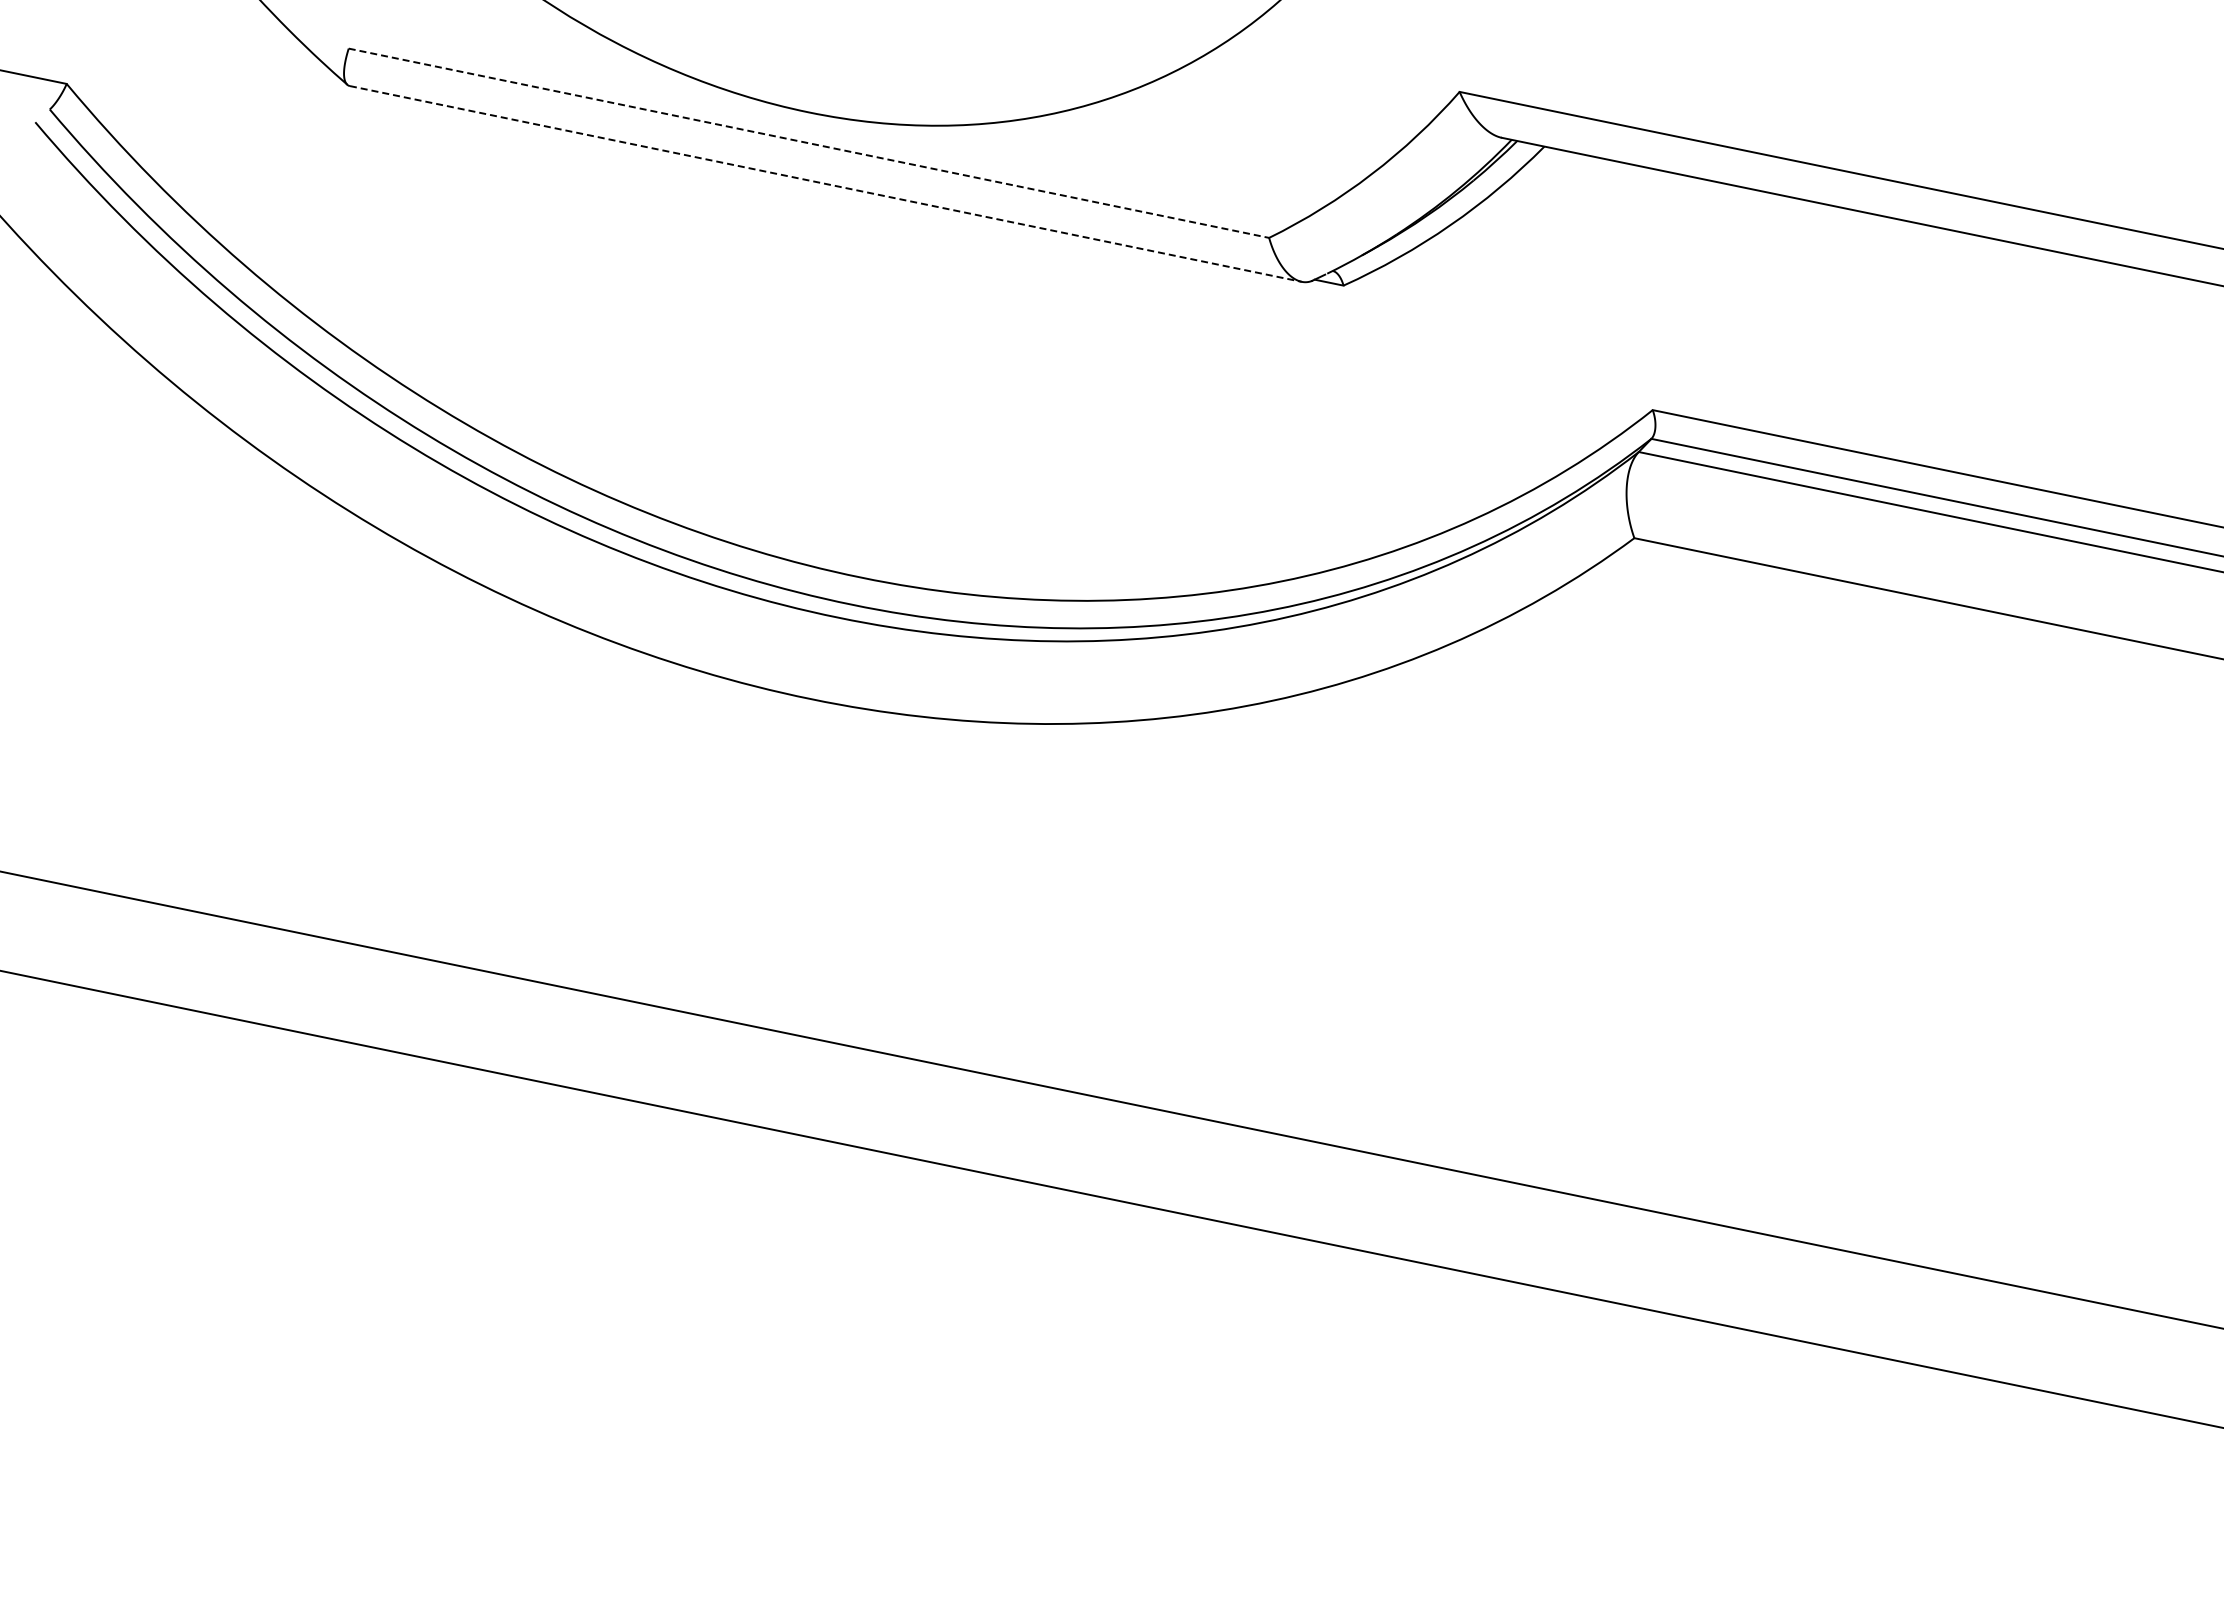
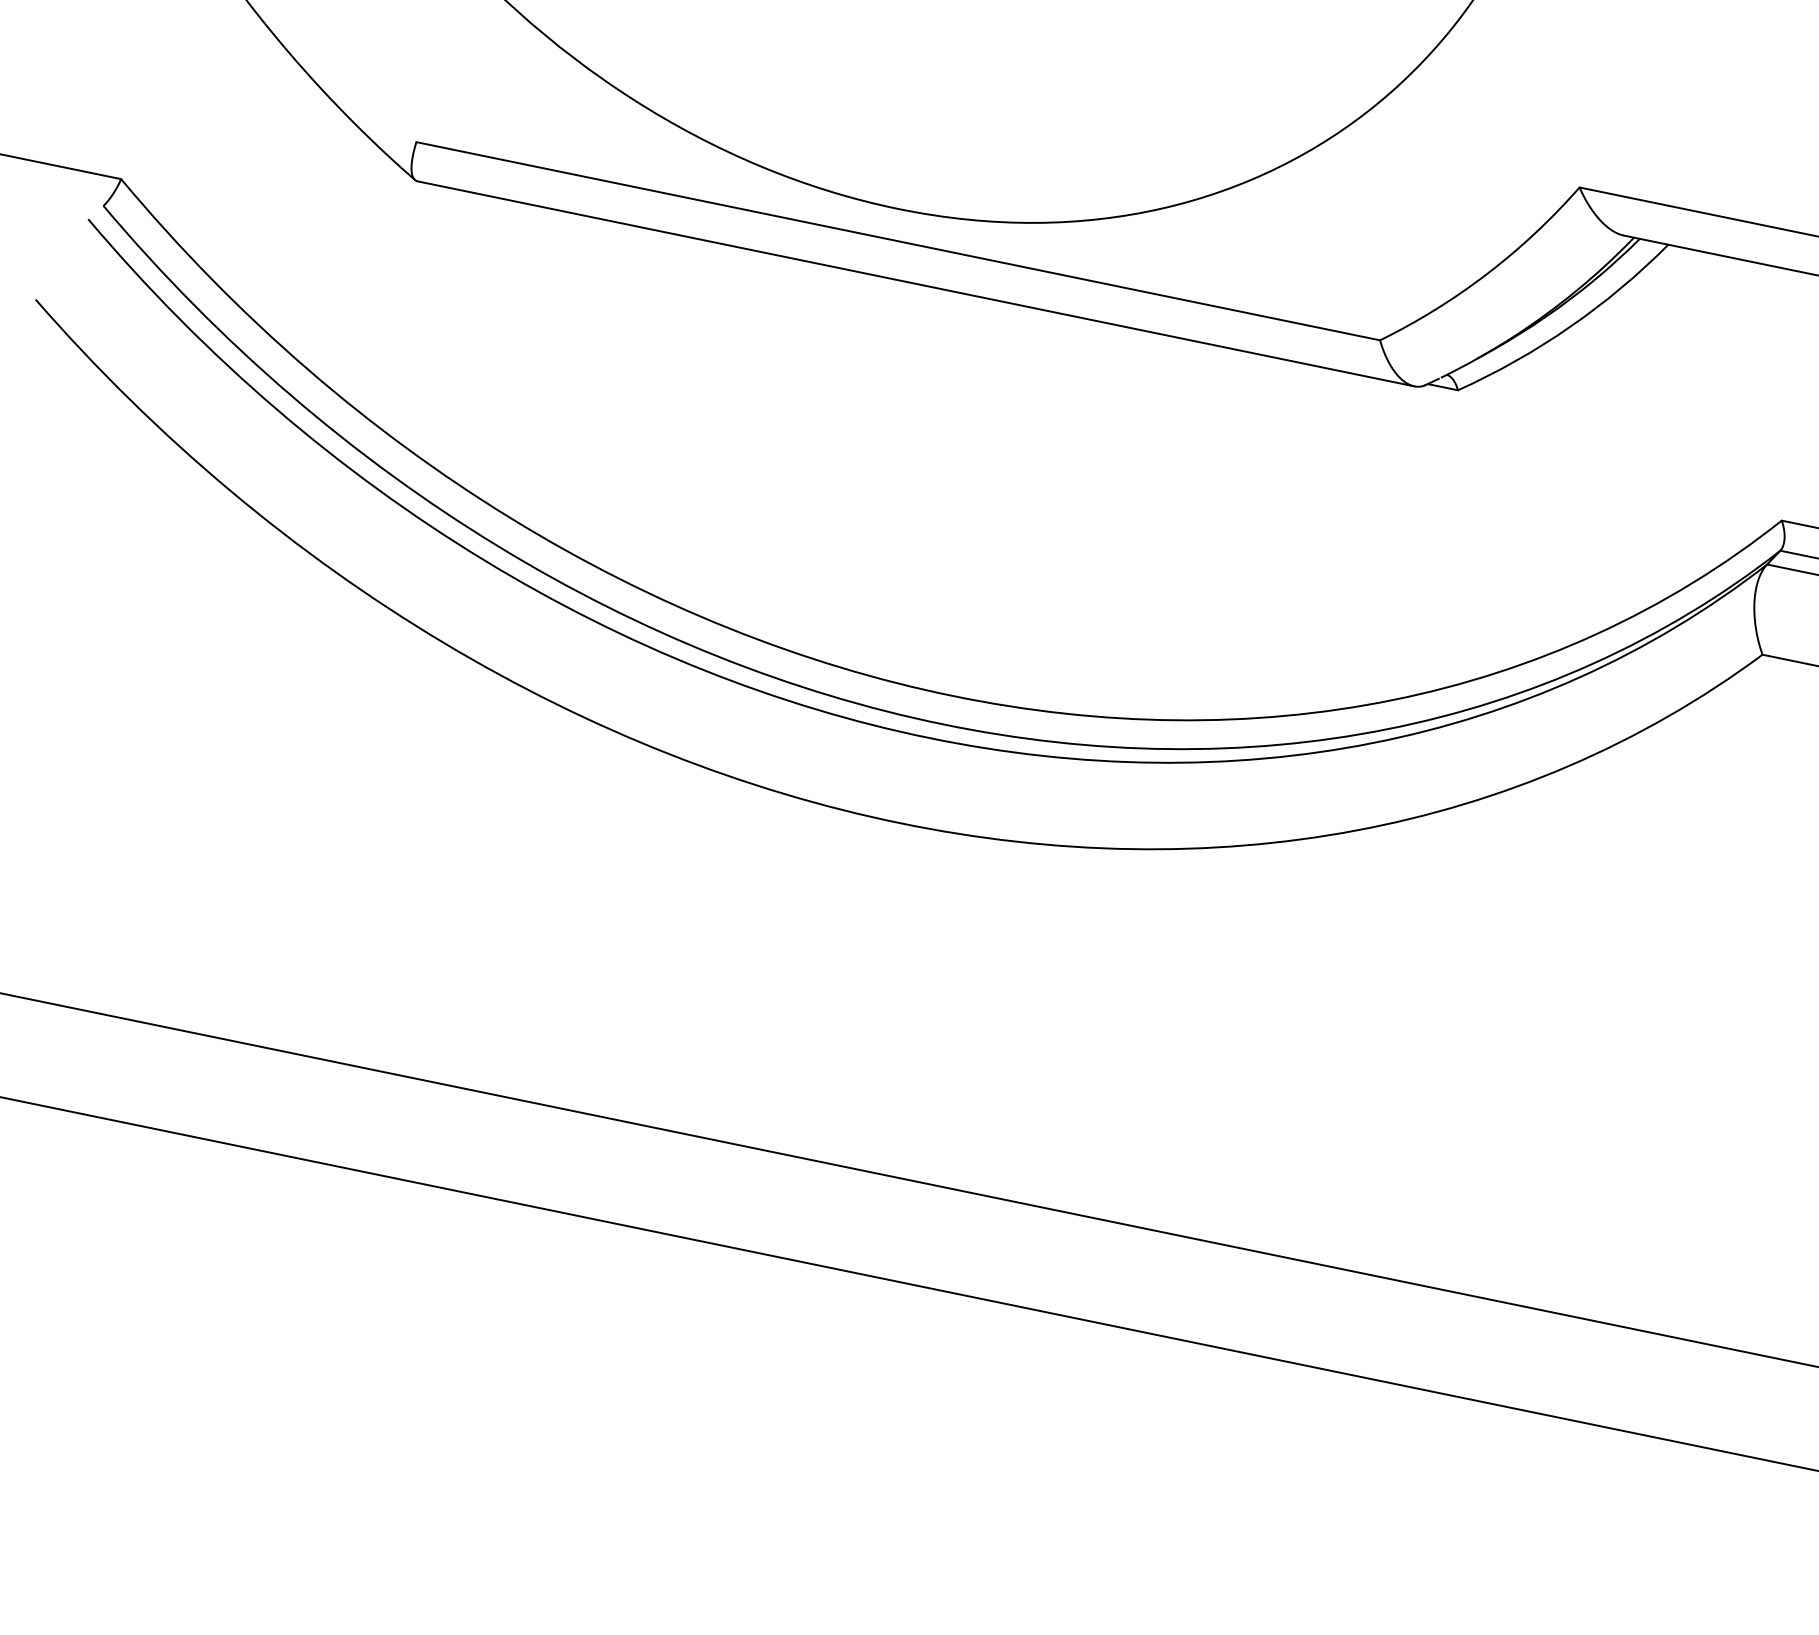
line: (808, 143) -> (897, 241), dashed -> solid
line: (825, 183) -> (915, 283), dashed -> solid

